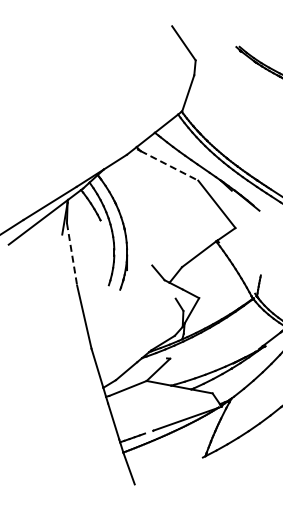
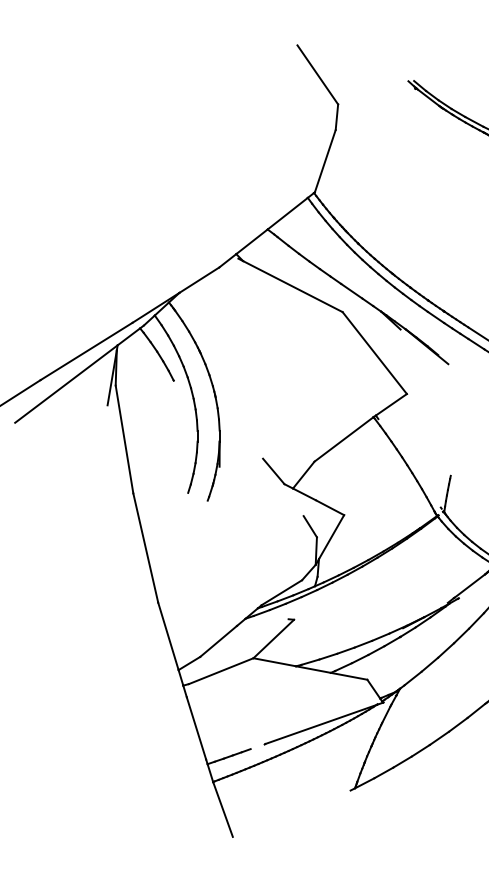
line: (169, 166) -> (292, 287), dashed -> solid
line: (72, 254) -> (125, 439), dashed -> solid

